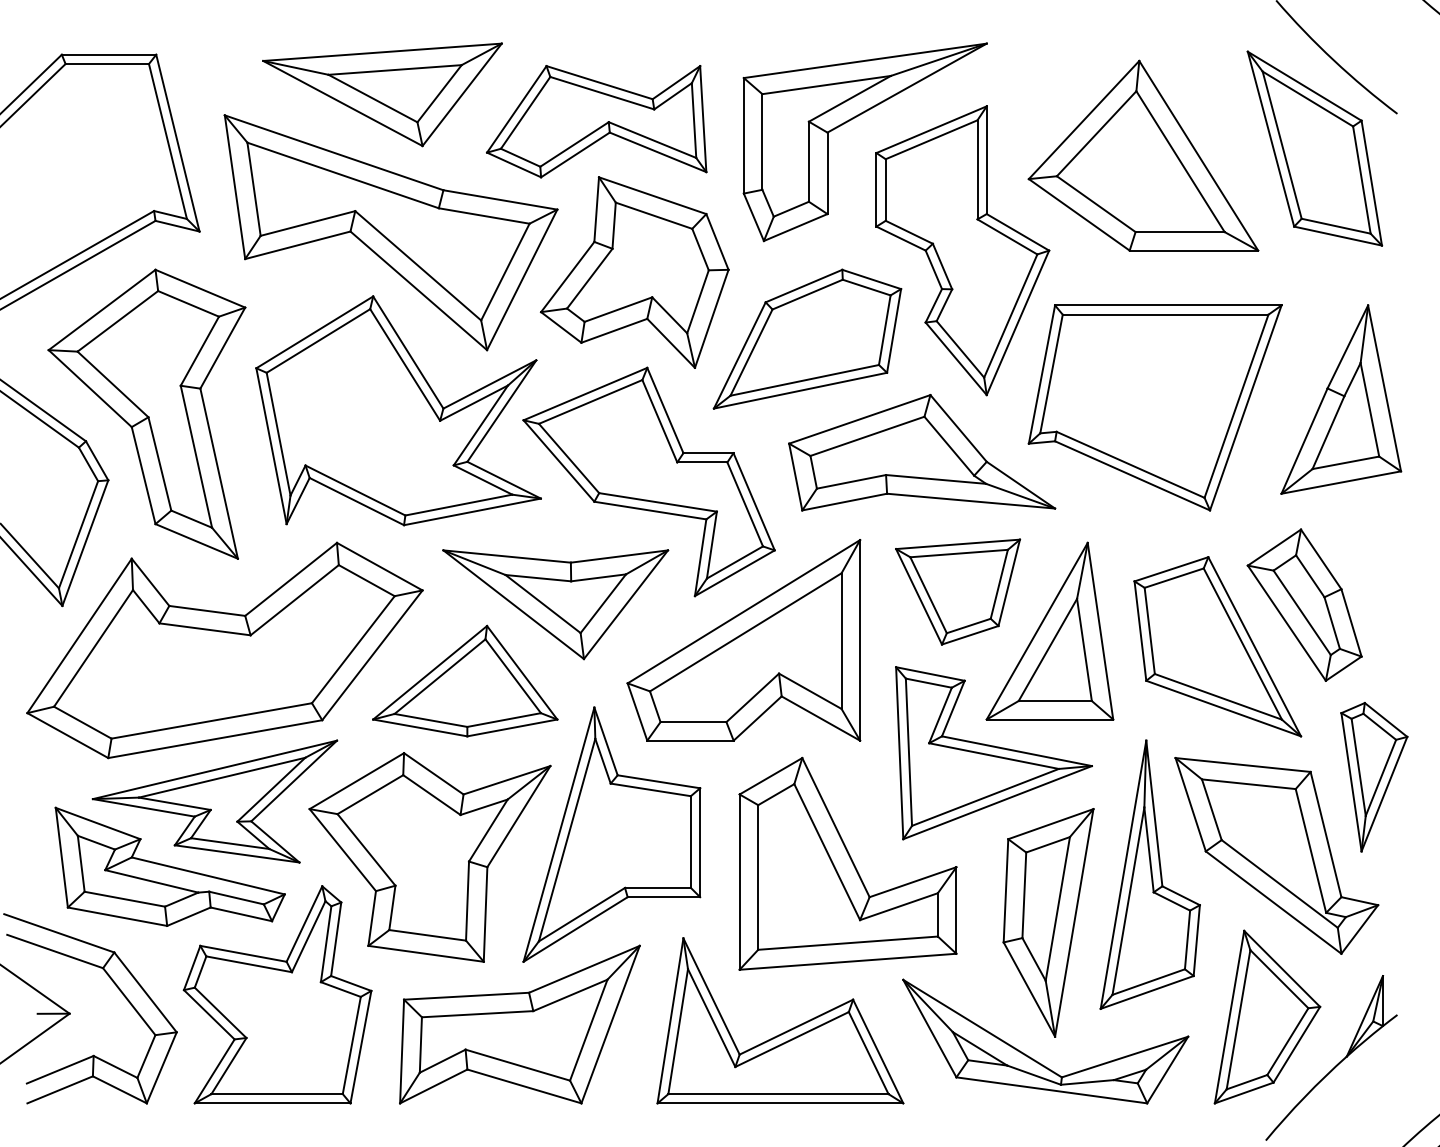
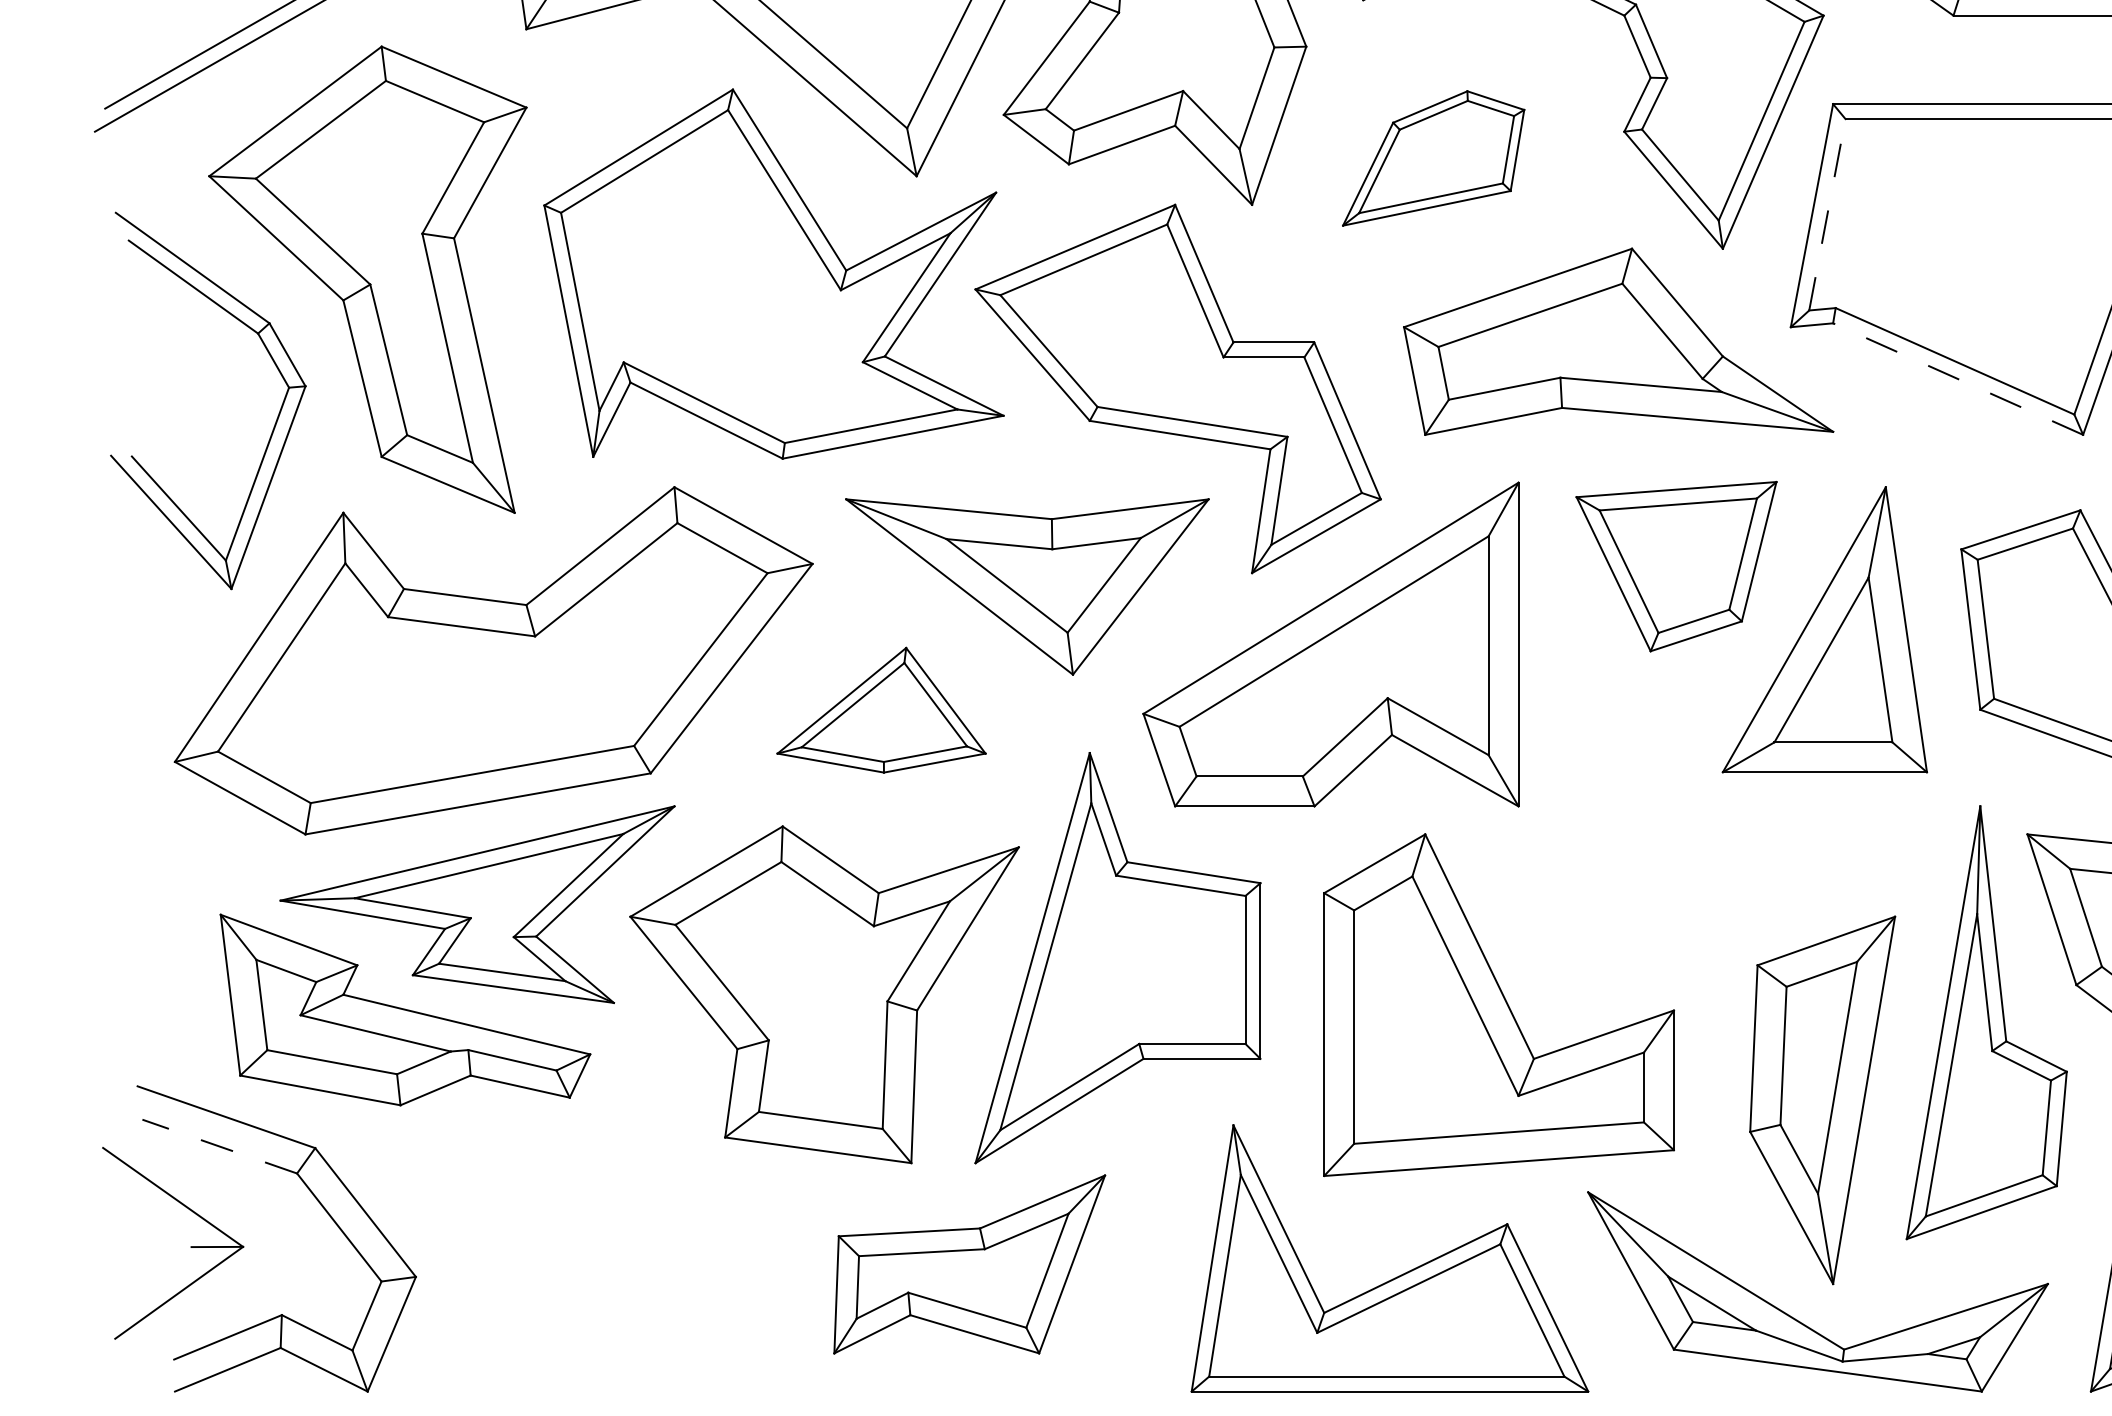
part: (807, 338) -> (1433, 157), size x0.6
line: (1051, 373) -> (1827, 213), solid -> dashed
line: (1132, 475) -> (1958, 378), solid -> dashed
part: (465, 680) -> (881, 709), size x0.7
part: (993, 753) -> (1733, 827), removed
line: (55, 951) -> (220, 1146), solid -> dashed
part: (277, 994) -> (578, 1215), removed
part: (519, 1024) -> (968, 1264), size x0.7

